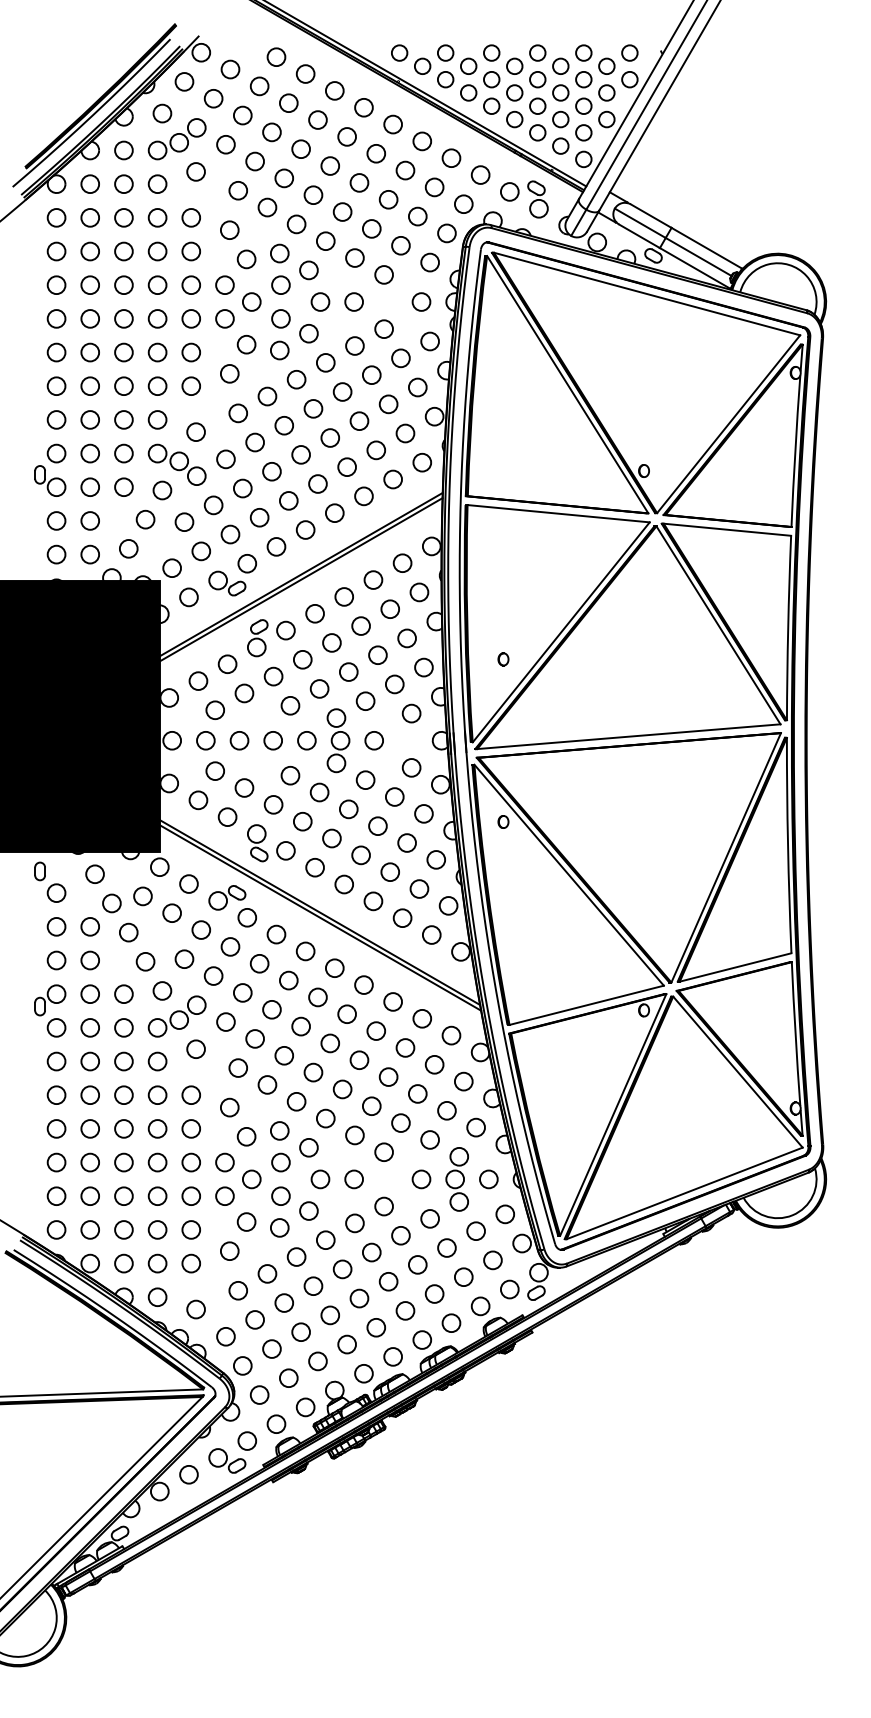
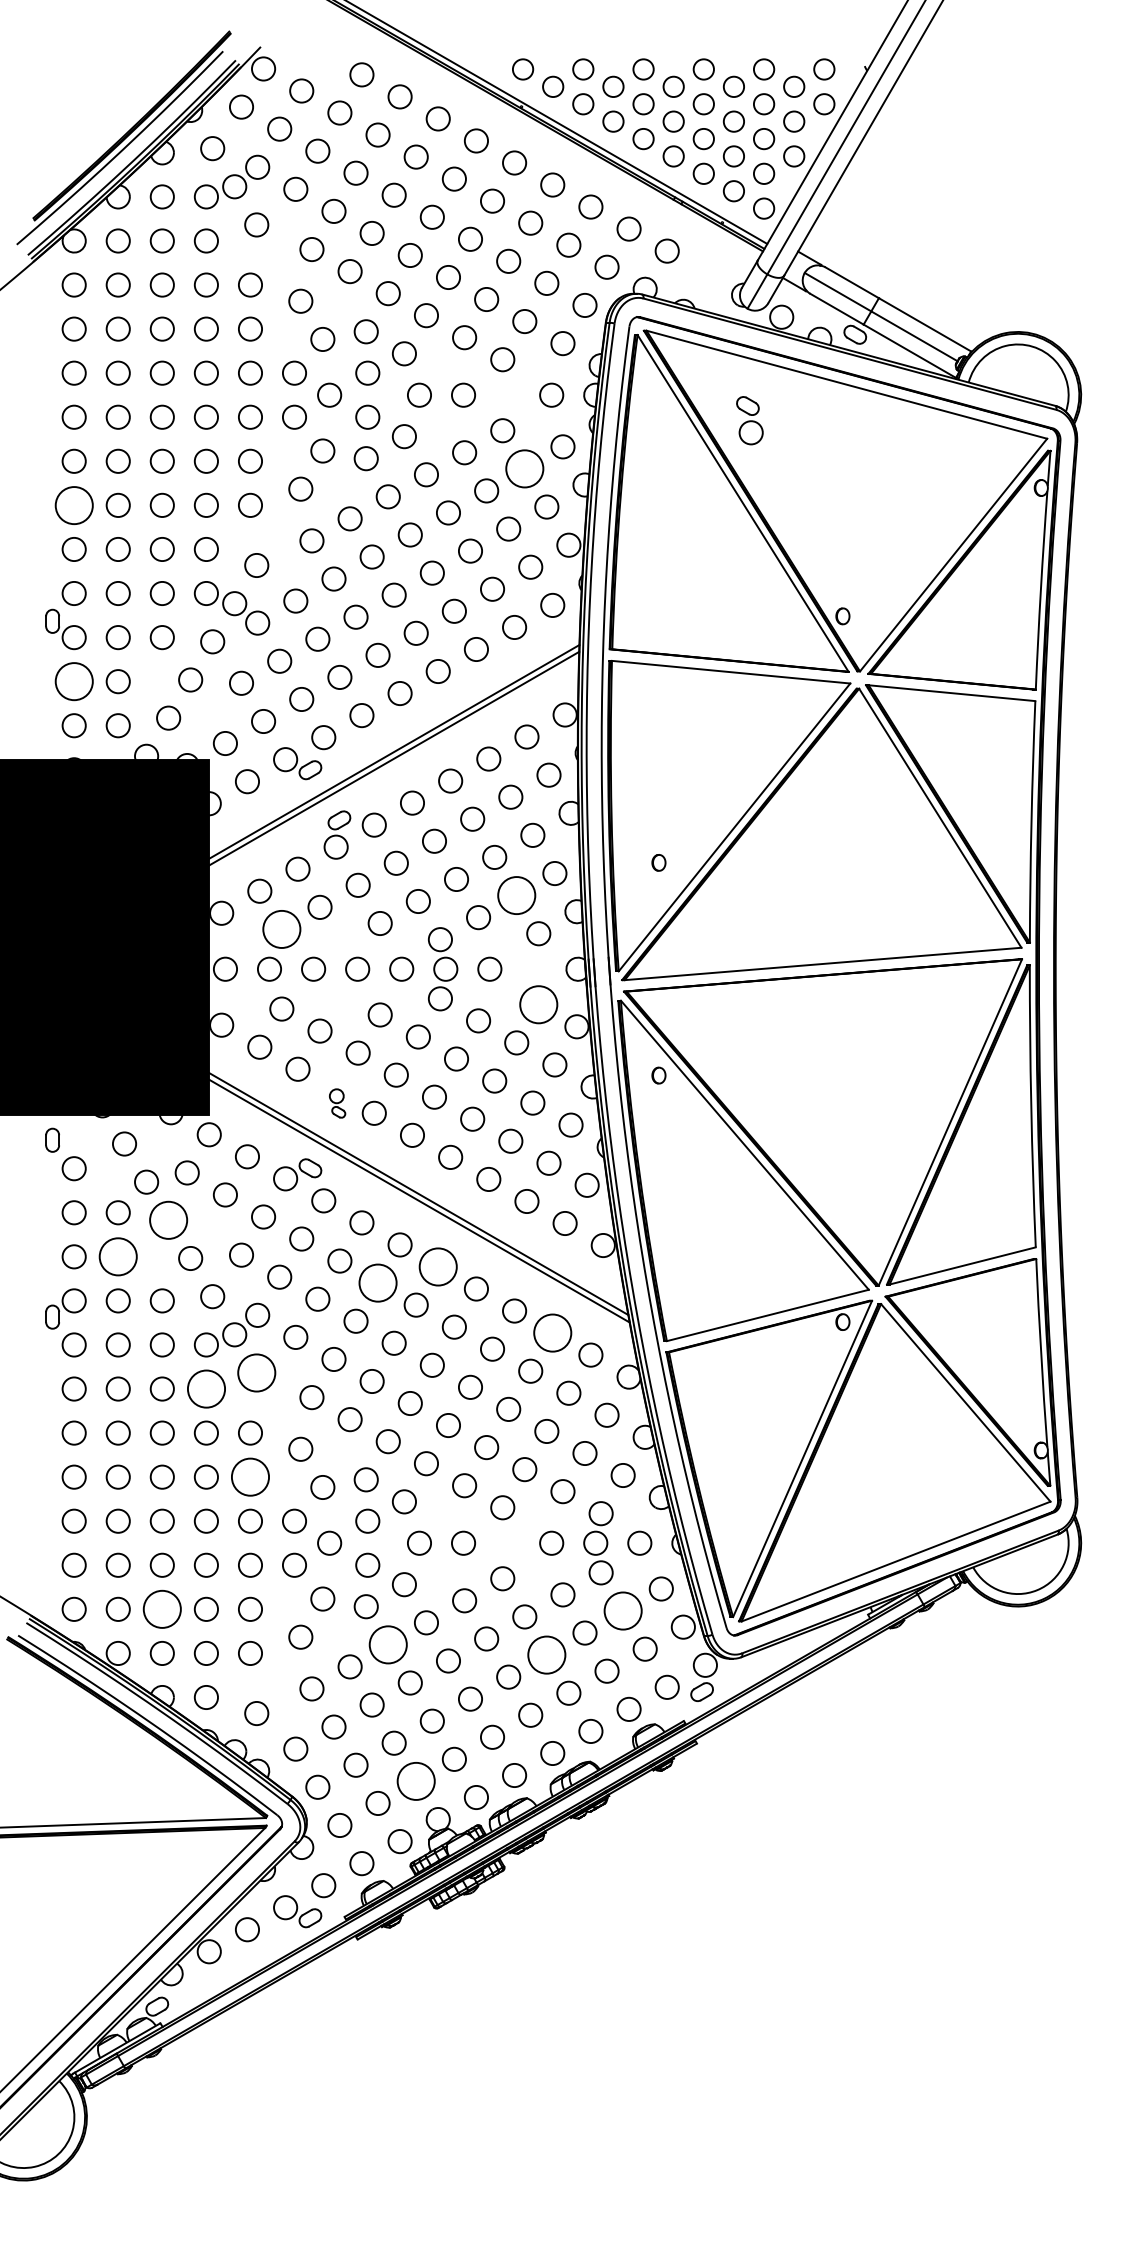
part: (537, 199) -> (749, 420), moved
circle: (400, 358) -> (524, 469), size x1.6
circle: (56, 385) -> (74, 504), size x1.6
circle: (56, 520) -> (74, 681), size x1.6
circle: (394, 684) -> (516, 895), size x1.6
circle: (215, 710) -> (282, 929), size x1.6
circle: (411, 767) -> (538, 1004), size x1.6
part: (257, 843) -> (337, 1103), size x0.6
circle: (128, 932) -> (168, 1220), size x1.6
circle: (90, 960) -> (118, 1256), size x1.6
circle: (334, 968) -> (437, 1267), size x1.6
circle: (288, 980) -> (377, 1282), size x1.6
circle: (422, 1018) -> (552, 1332), size x1.6
circle: (195, 1049) -> (255, 1373), size x1.6
circle: (157, 1061) -> (206, 1388), size x1.6
circle: (191, 1128) -> (250, 1476), size x1.6
circle: (123, 1229) -> (161, 1608), size x1.6
circle: (476, 1231) -> (623, 1611), size x1.6
circle: (296, 1256) -> (388, 1644), size x1.6
circle: (417, 1264) -> (546, 1654), size x1.6
circle: (317, 1361) -> (415, 1781), size x1.6

